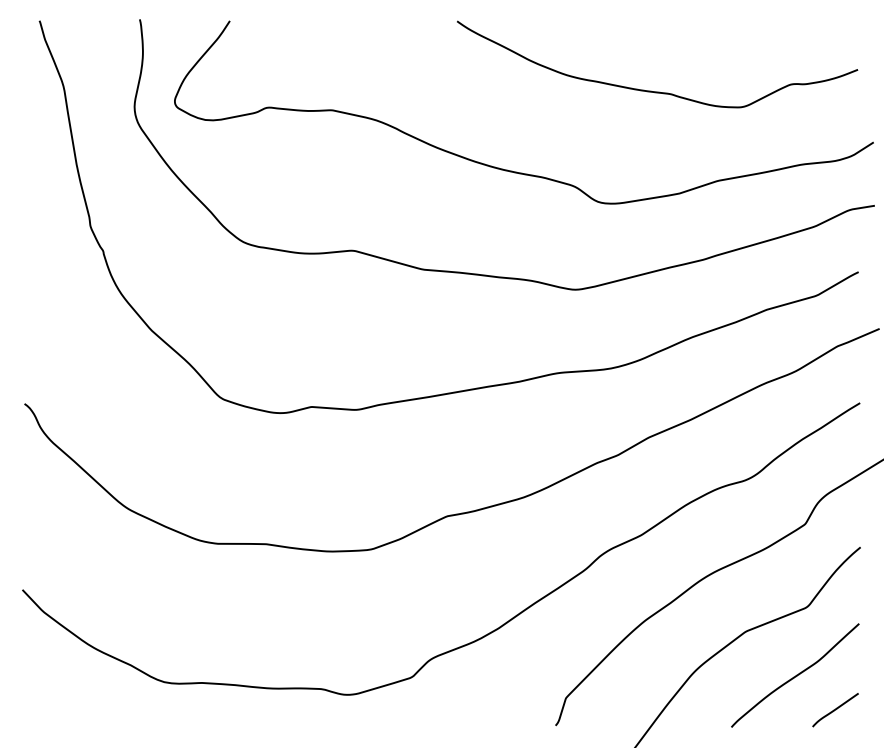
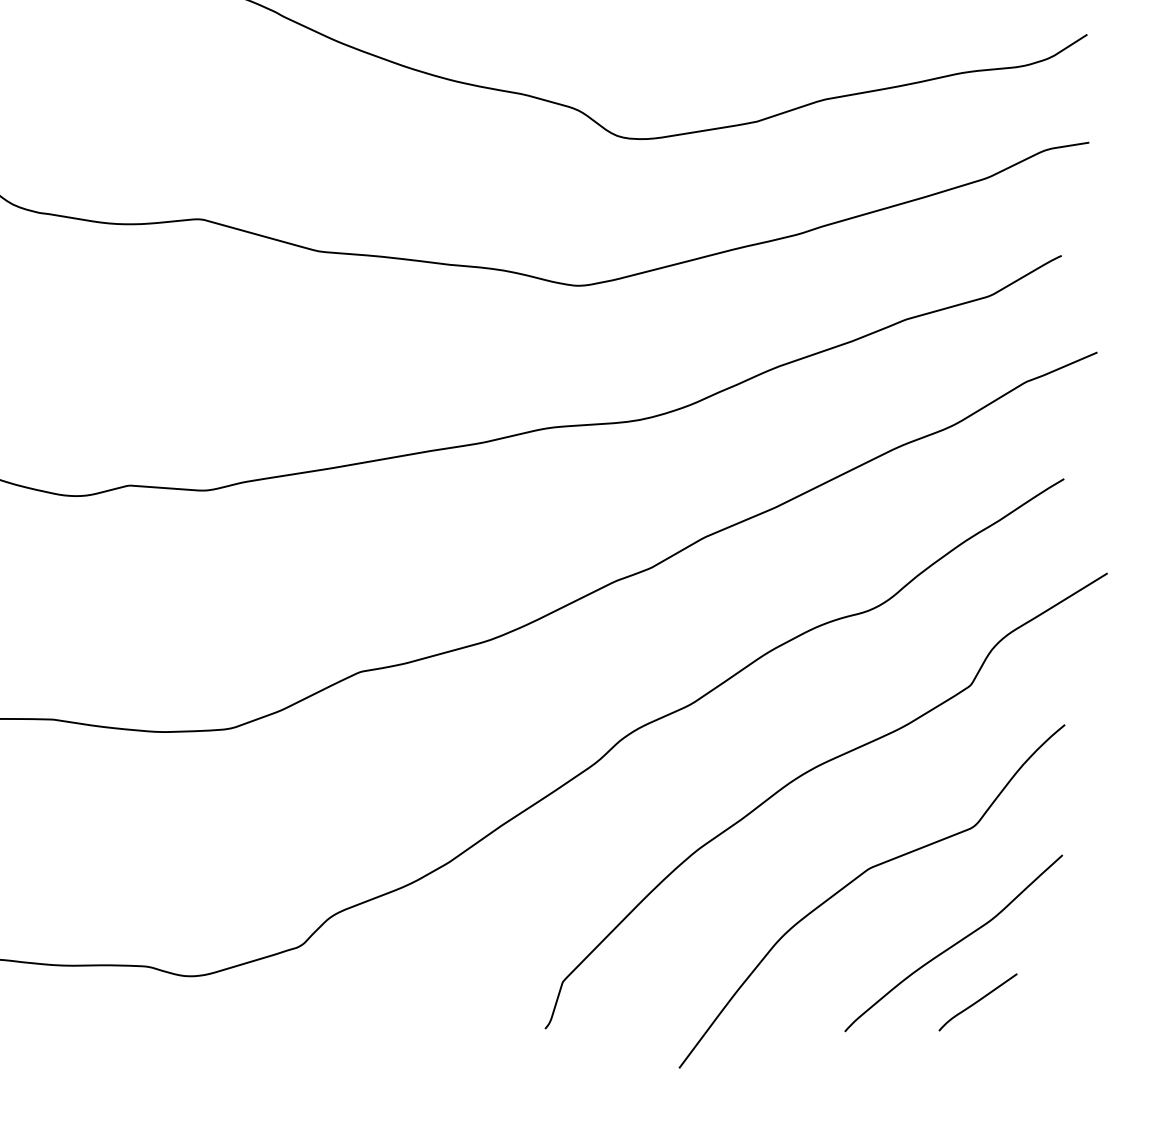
curve: (835, 710) -> (977, 1002), moved

